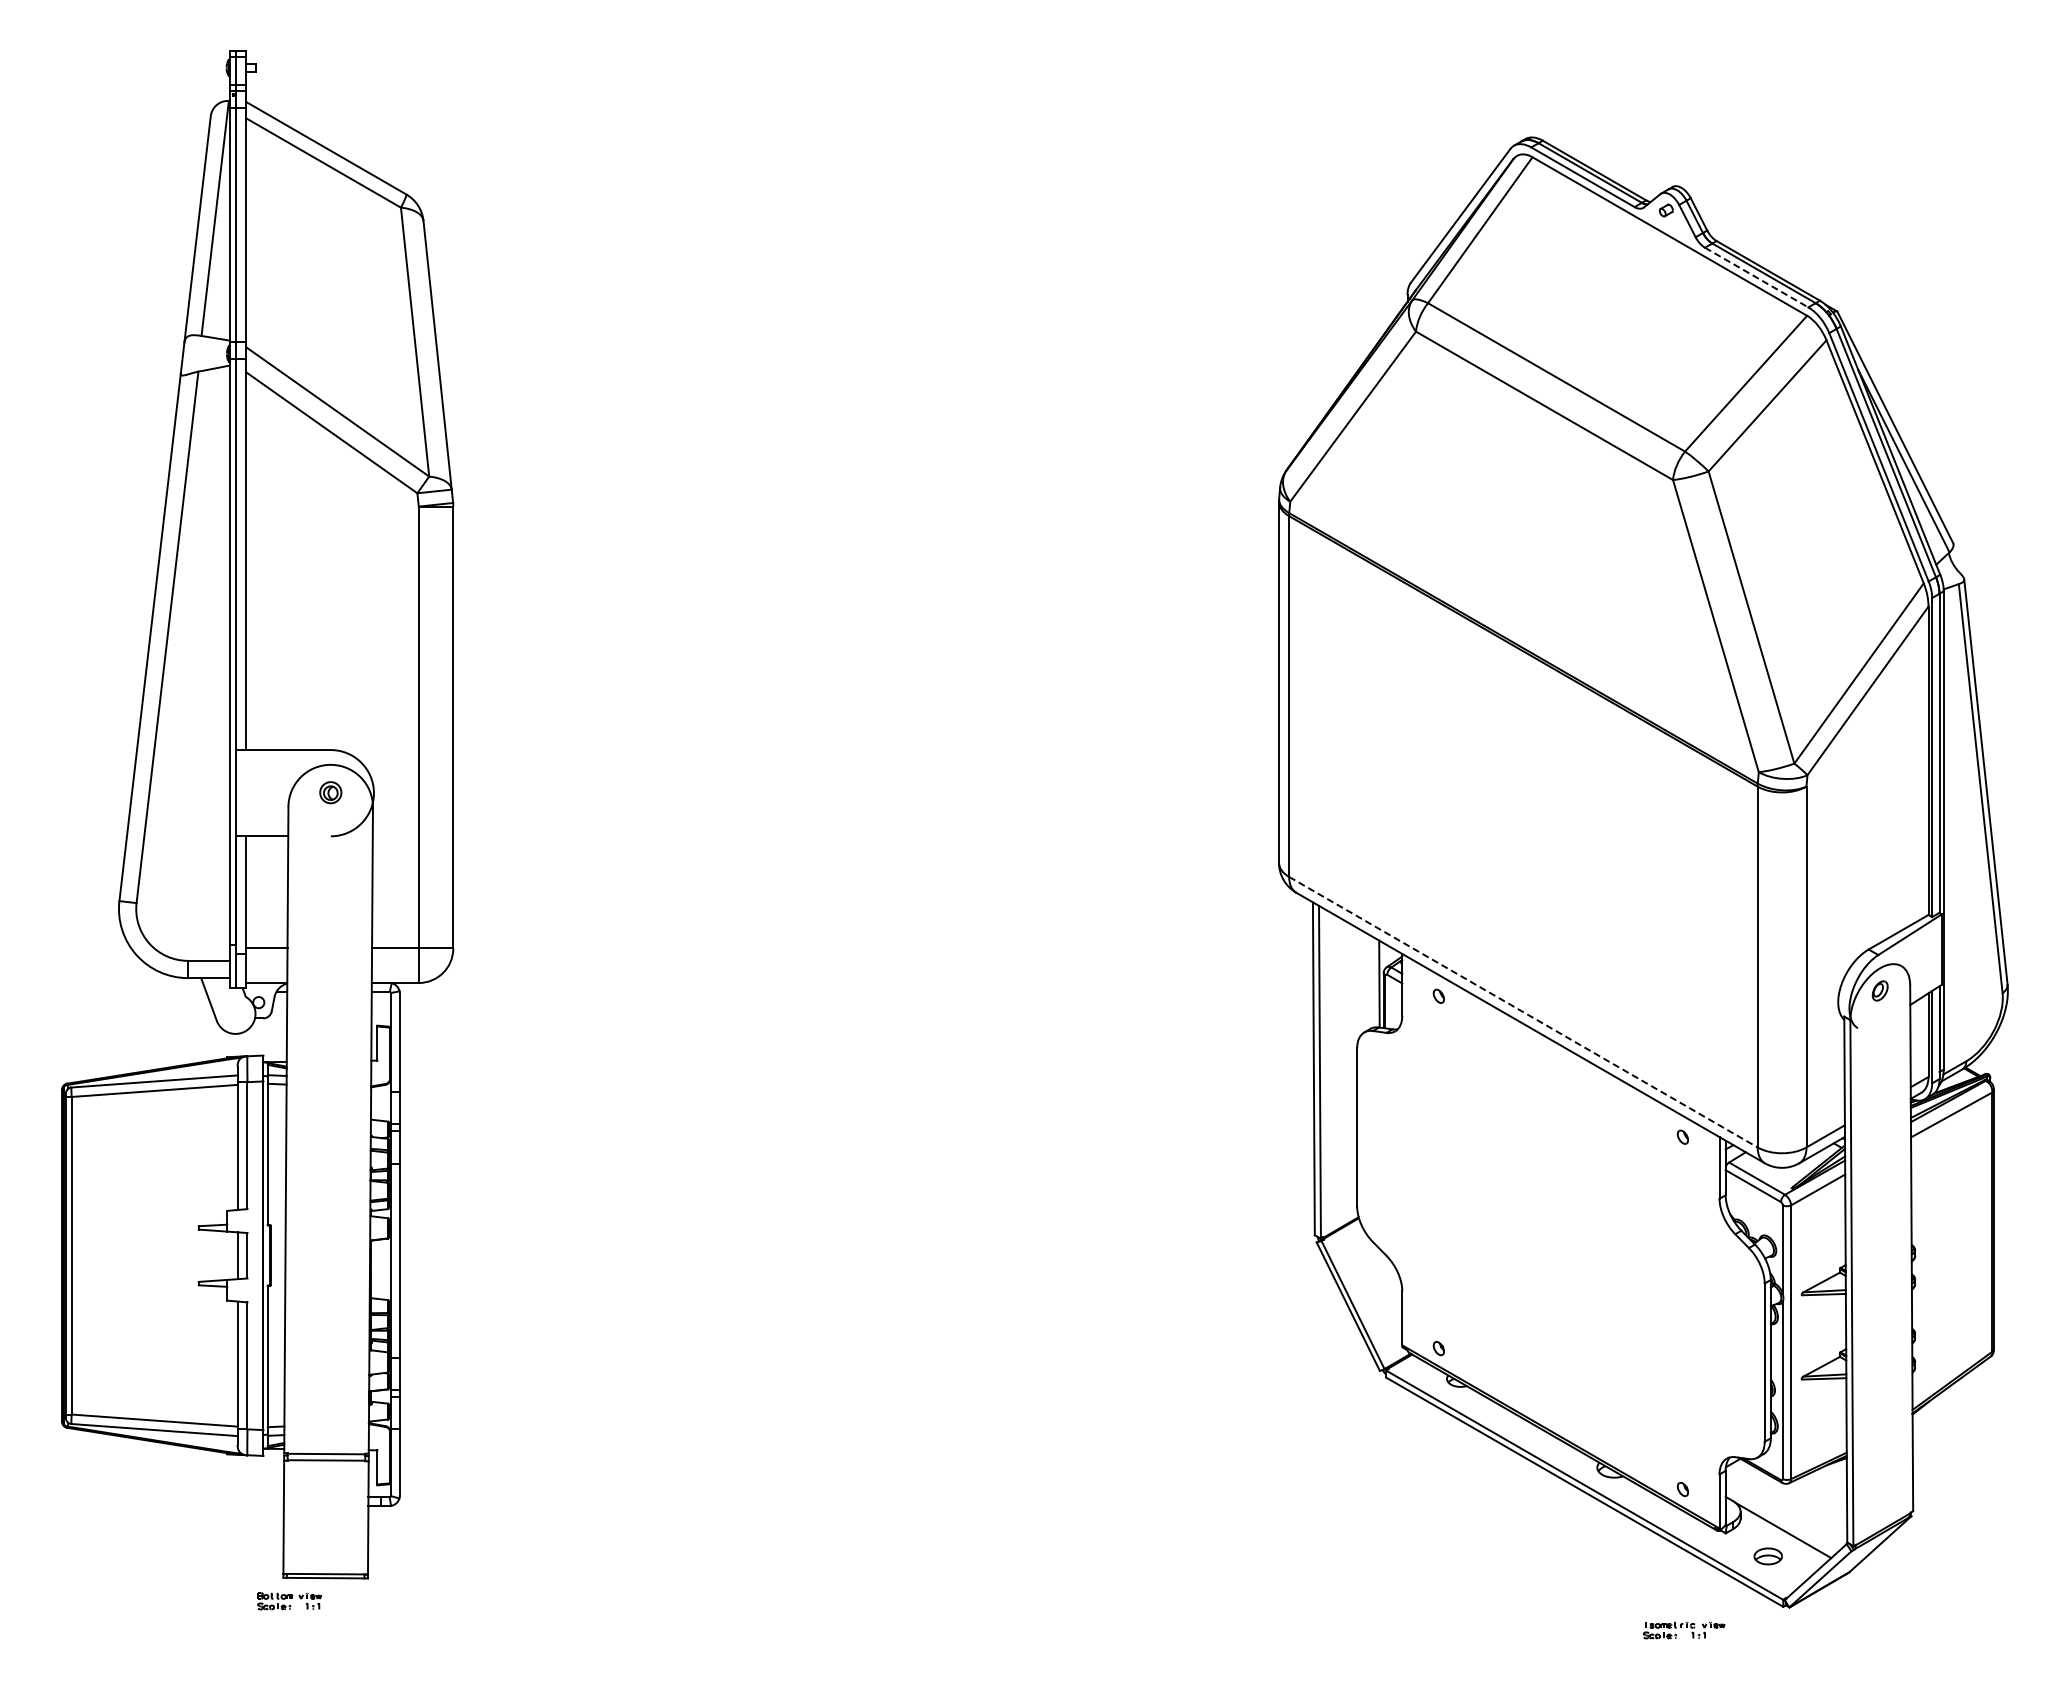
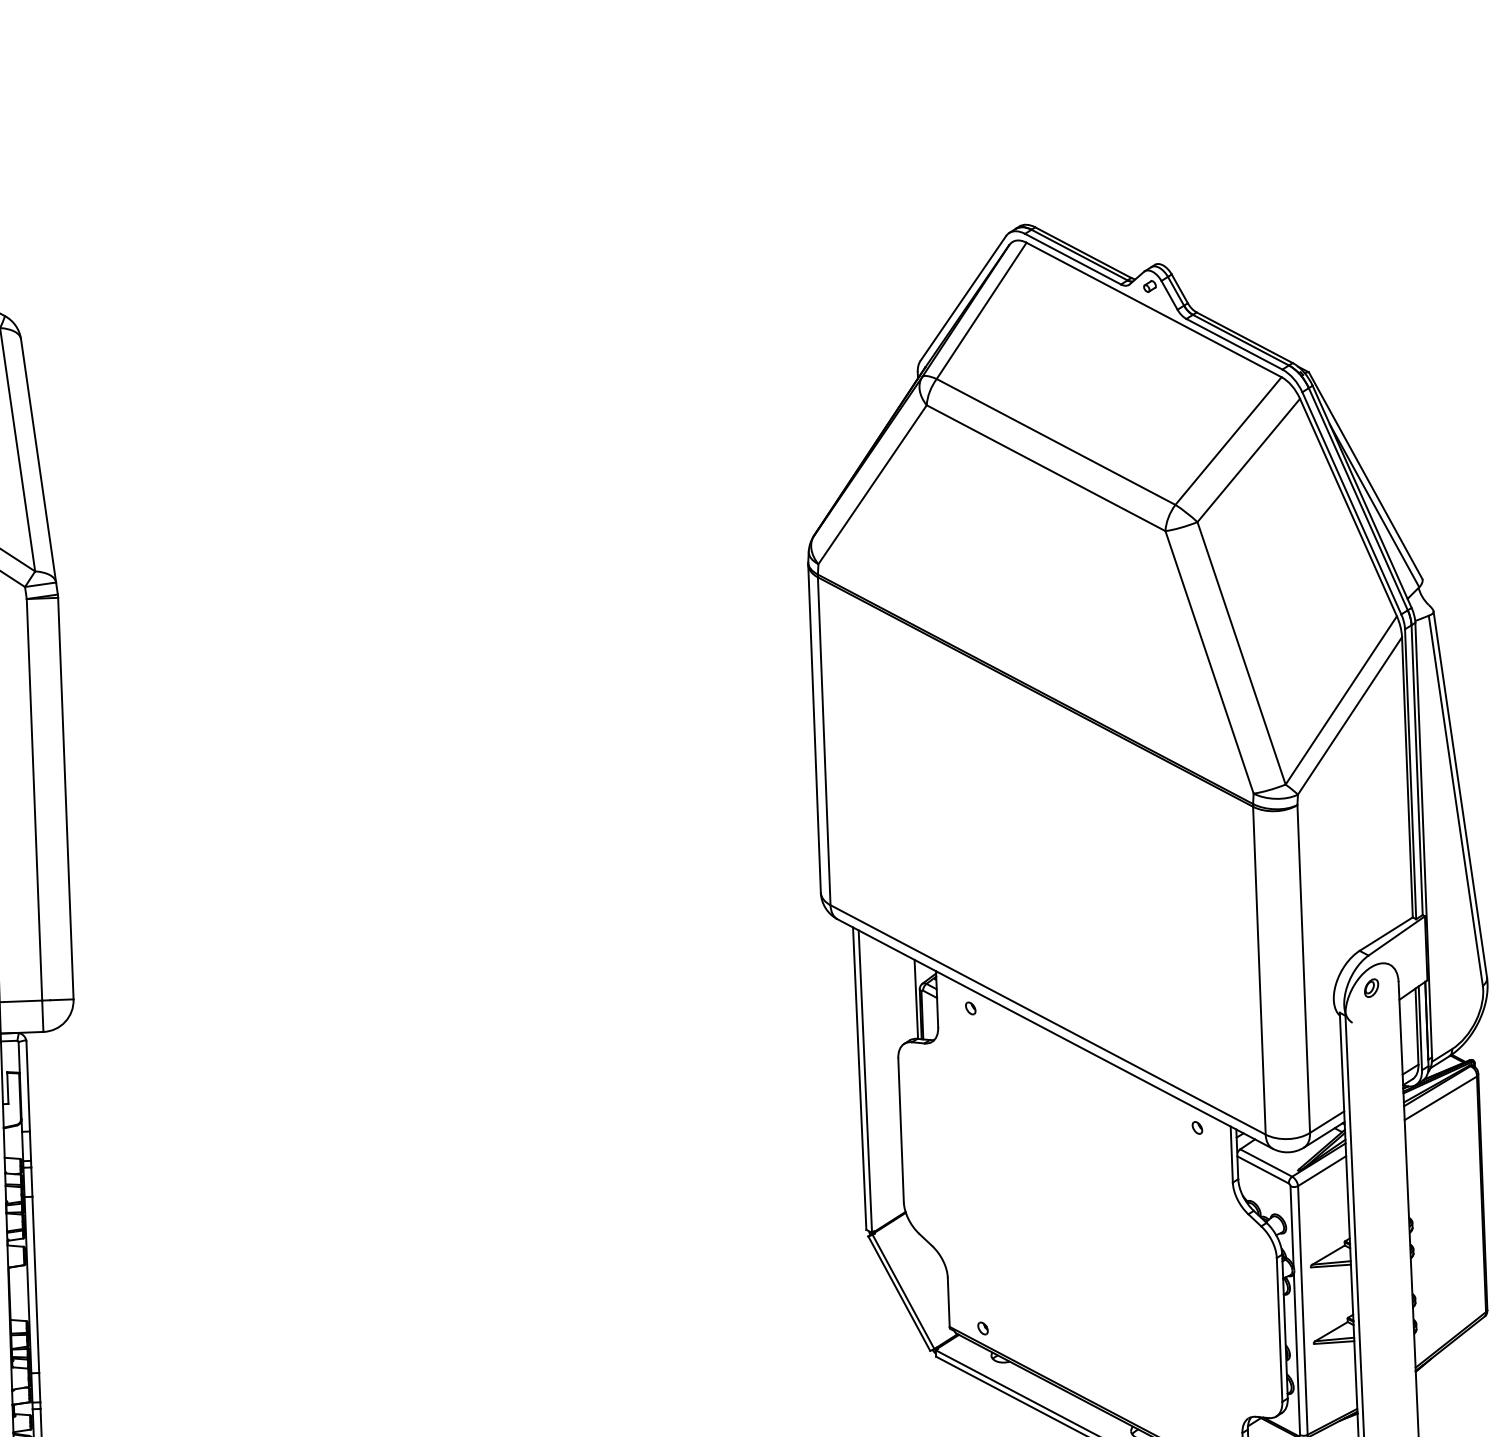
line: (1756, 277) -> (1234, 344), dashed -> solid
line: (1523, 1012) -> (1048, 1020), dashed -> solid

